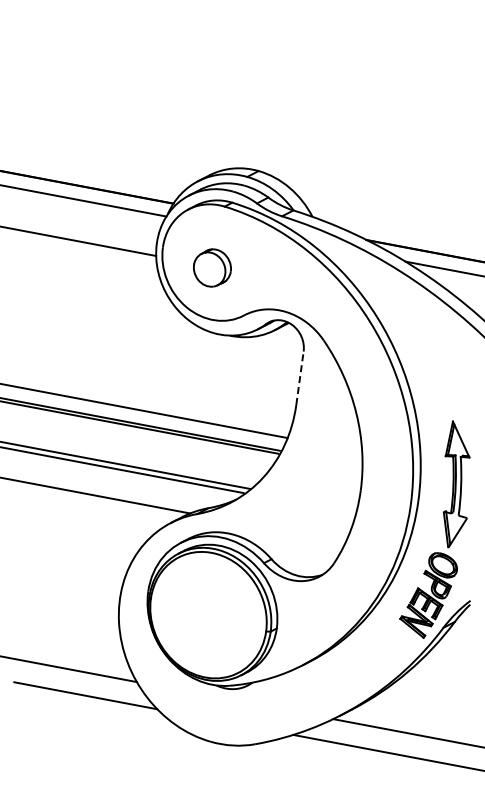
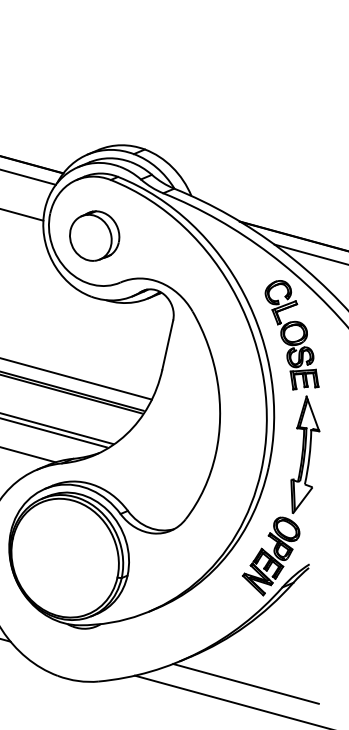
part: (212, 267) -> (94, 235), size x1.43
part: (432, 357) -> (292, 335), added
line: (299, 378) -> (167, 345), dashed -> solid

